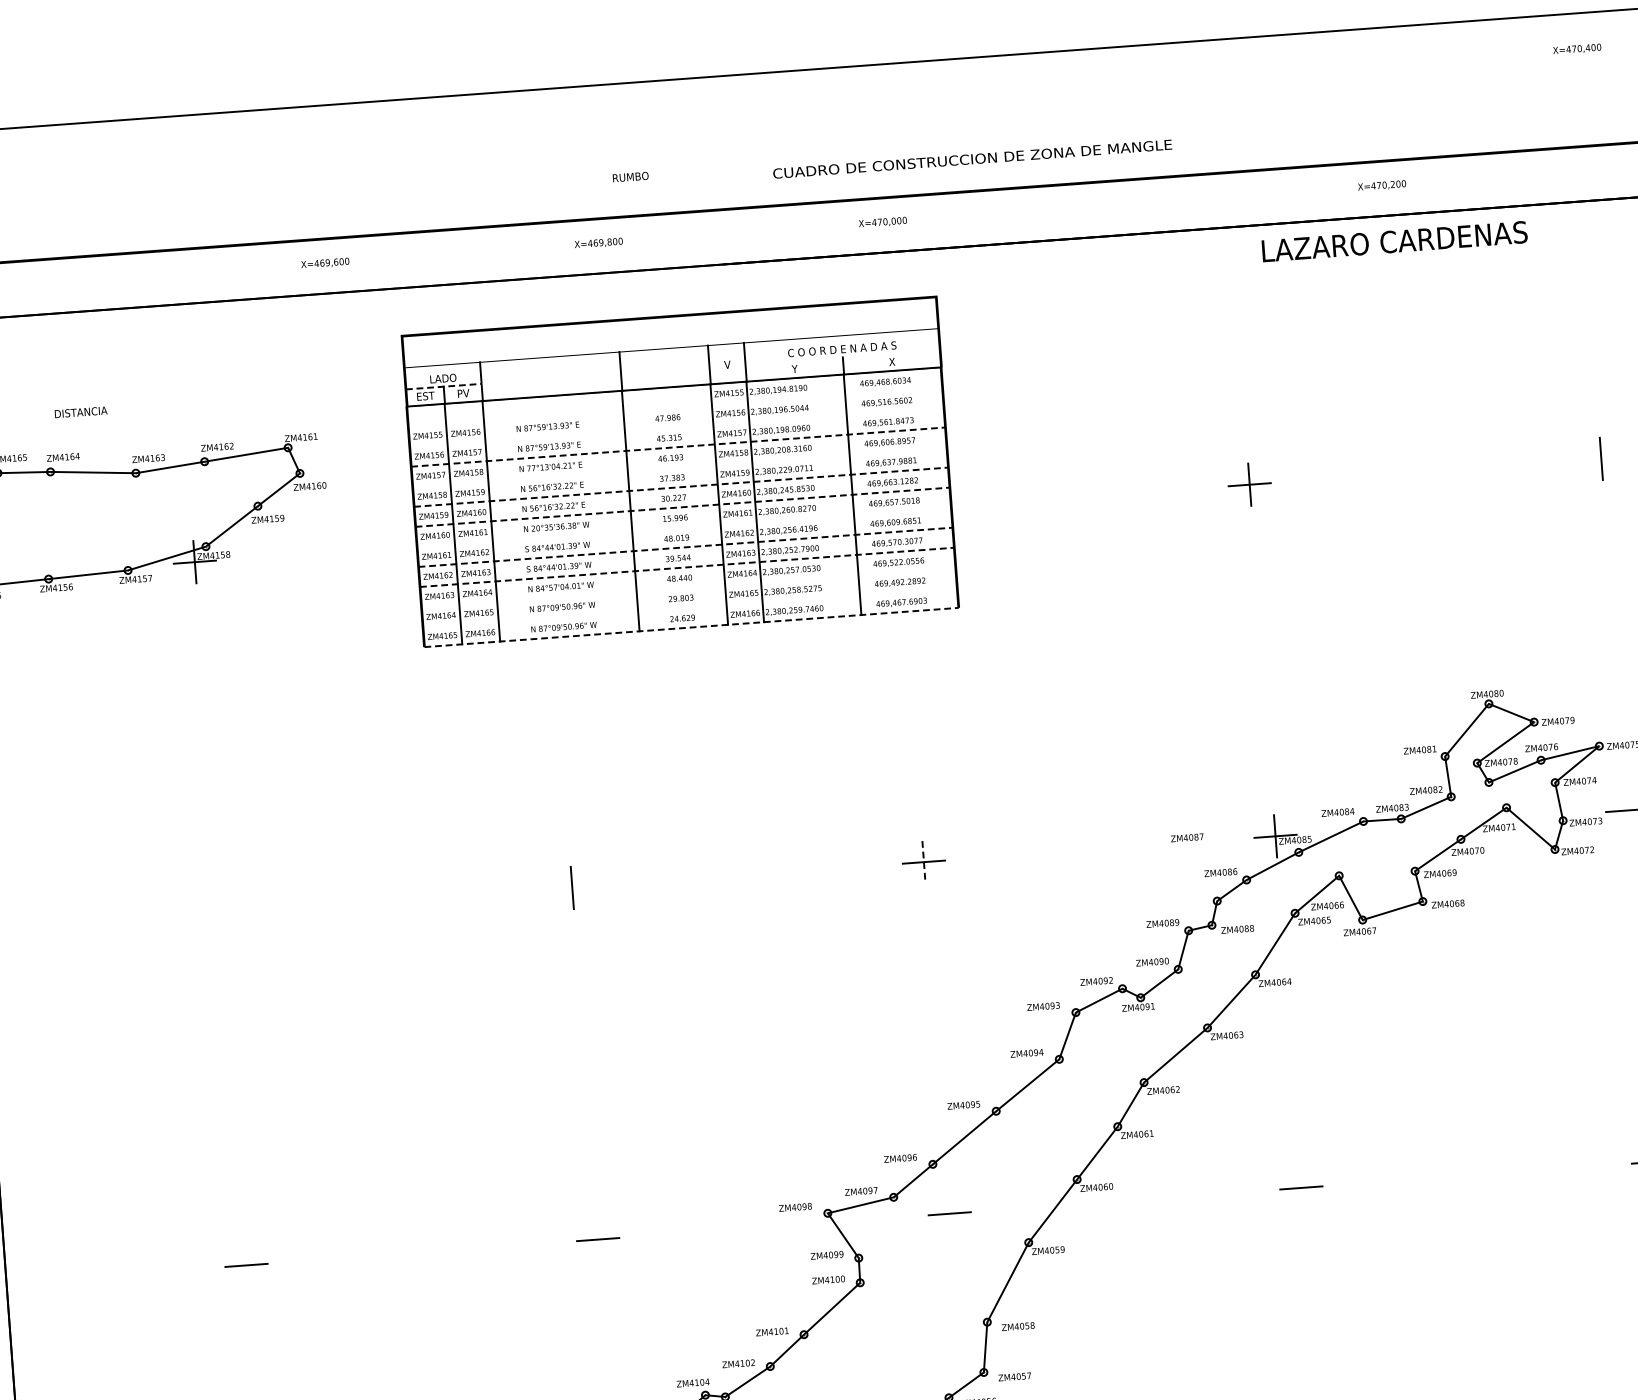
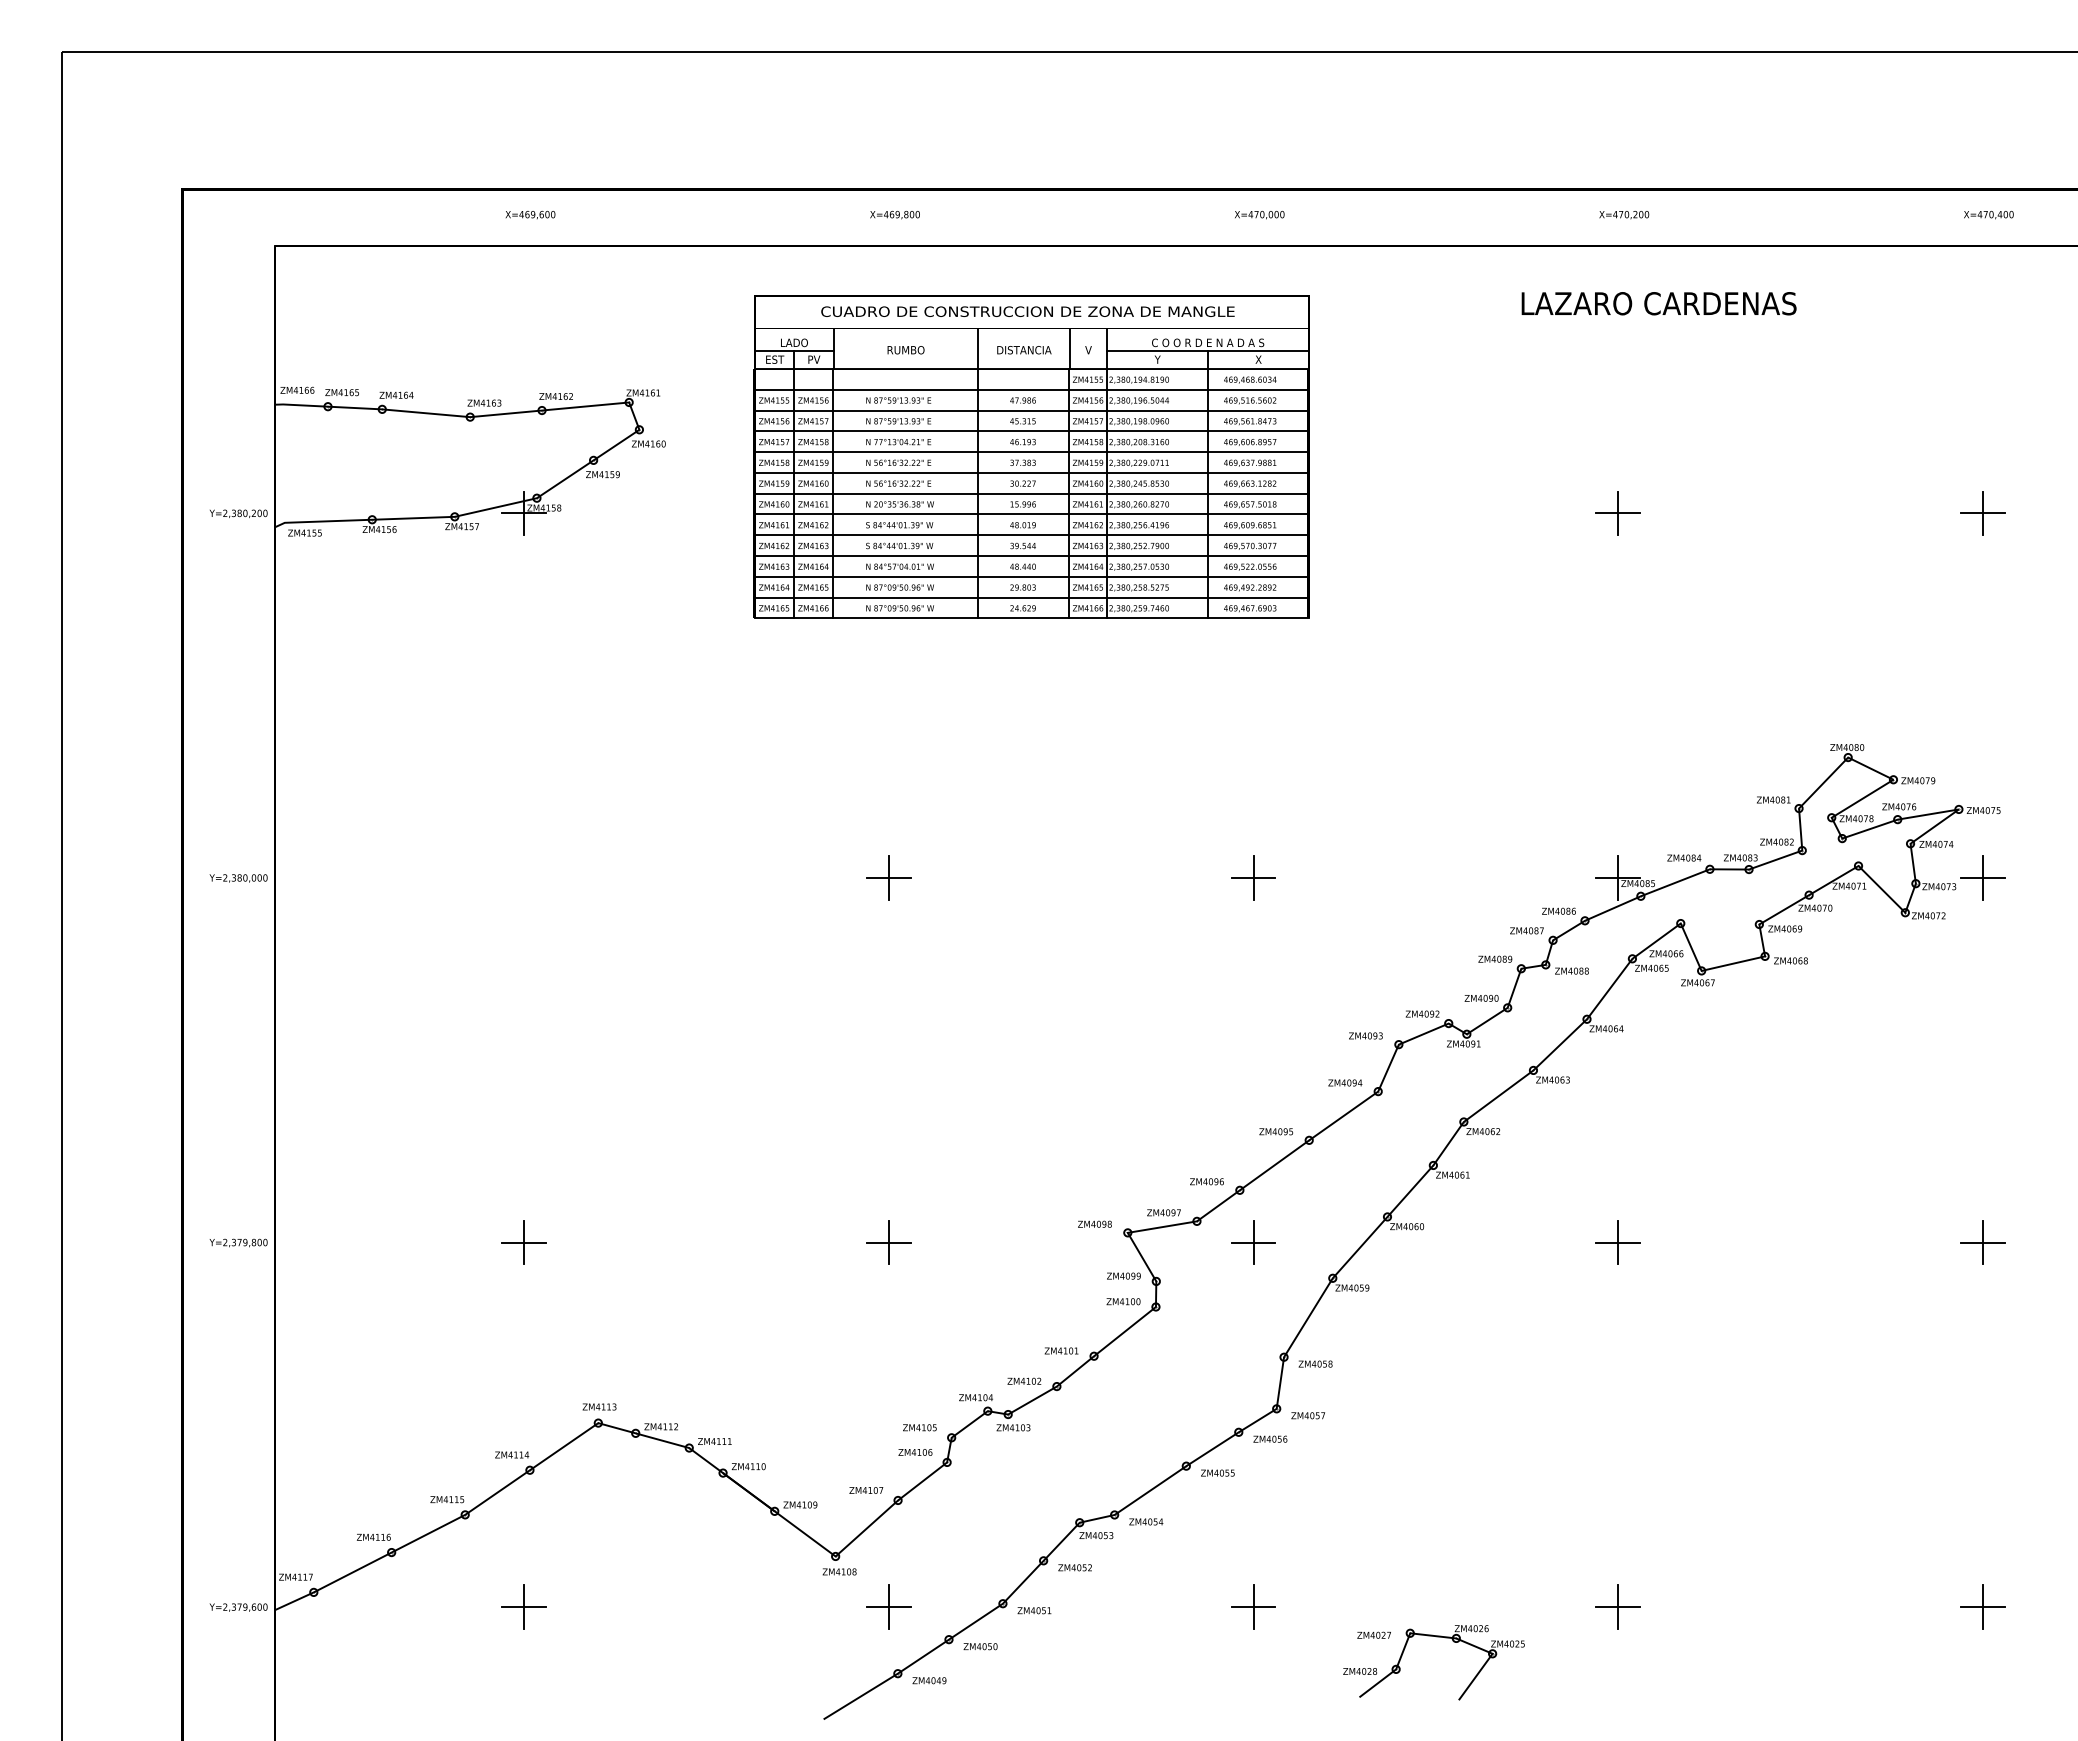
text: (1576, 49) -> (1988, 215), moved
text: (972, 159) -> (1027, 311), moved
text: (630, 177) -> (905, 350), moved
text: (1382, 186) -> (1624, 215), moved
text: (1394, 241) -> (1658, 303), moved
text: (598, 242) -> (894, 214), moved
text: (325, 263) -> (530, 215), moved
line: (843, 357) -> (1208, 351), added
line: (443, 386) -> (794, 351), dashed -> solid
line: (675, 406) -> (1031, 389), added
text: (81, 412) -> (1024, 350), moved
line: (676, 427) -> (1031, 410), added
line: (678, 447) -> (1031, 431), dashed -> solid
line: (1601, 459) -> (1982, 513), added
line: (679, 467) -> (1031, 452), added
line: (681, 486) -> (1031, 472), dashed -> solid
line: (682, 507) -> (1031, 493), dashed -> solid
line: (684, 527) -> (1031, 514), added
line: (685, 547) -> (1031, 535), dashed -> solid
line: (687, 567) -> (1031, 556), dashed -> solid
line: (688, 587) -> (1031, 576), added
line: (689, 607) -> (1031, 597), added
line: (691, 627) -> (1031, 618), dashed -> solid
line: (1626, 810) -> (1982, 877), added
text: (1186, 837) -> (1526, 930), moved
line: (923, 861) -> (1253, 877), dashed -> solid
line: (571, 887) -> (888, 877), added
line: (1301, 1187) -> (1618, 1242), added
line: (949, 1213) -> (1253, 1242), added
line: (597, 1239) -> (888, 1242), added
line: (246, 1265) -> (524, 1242), added

